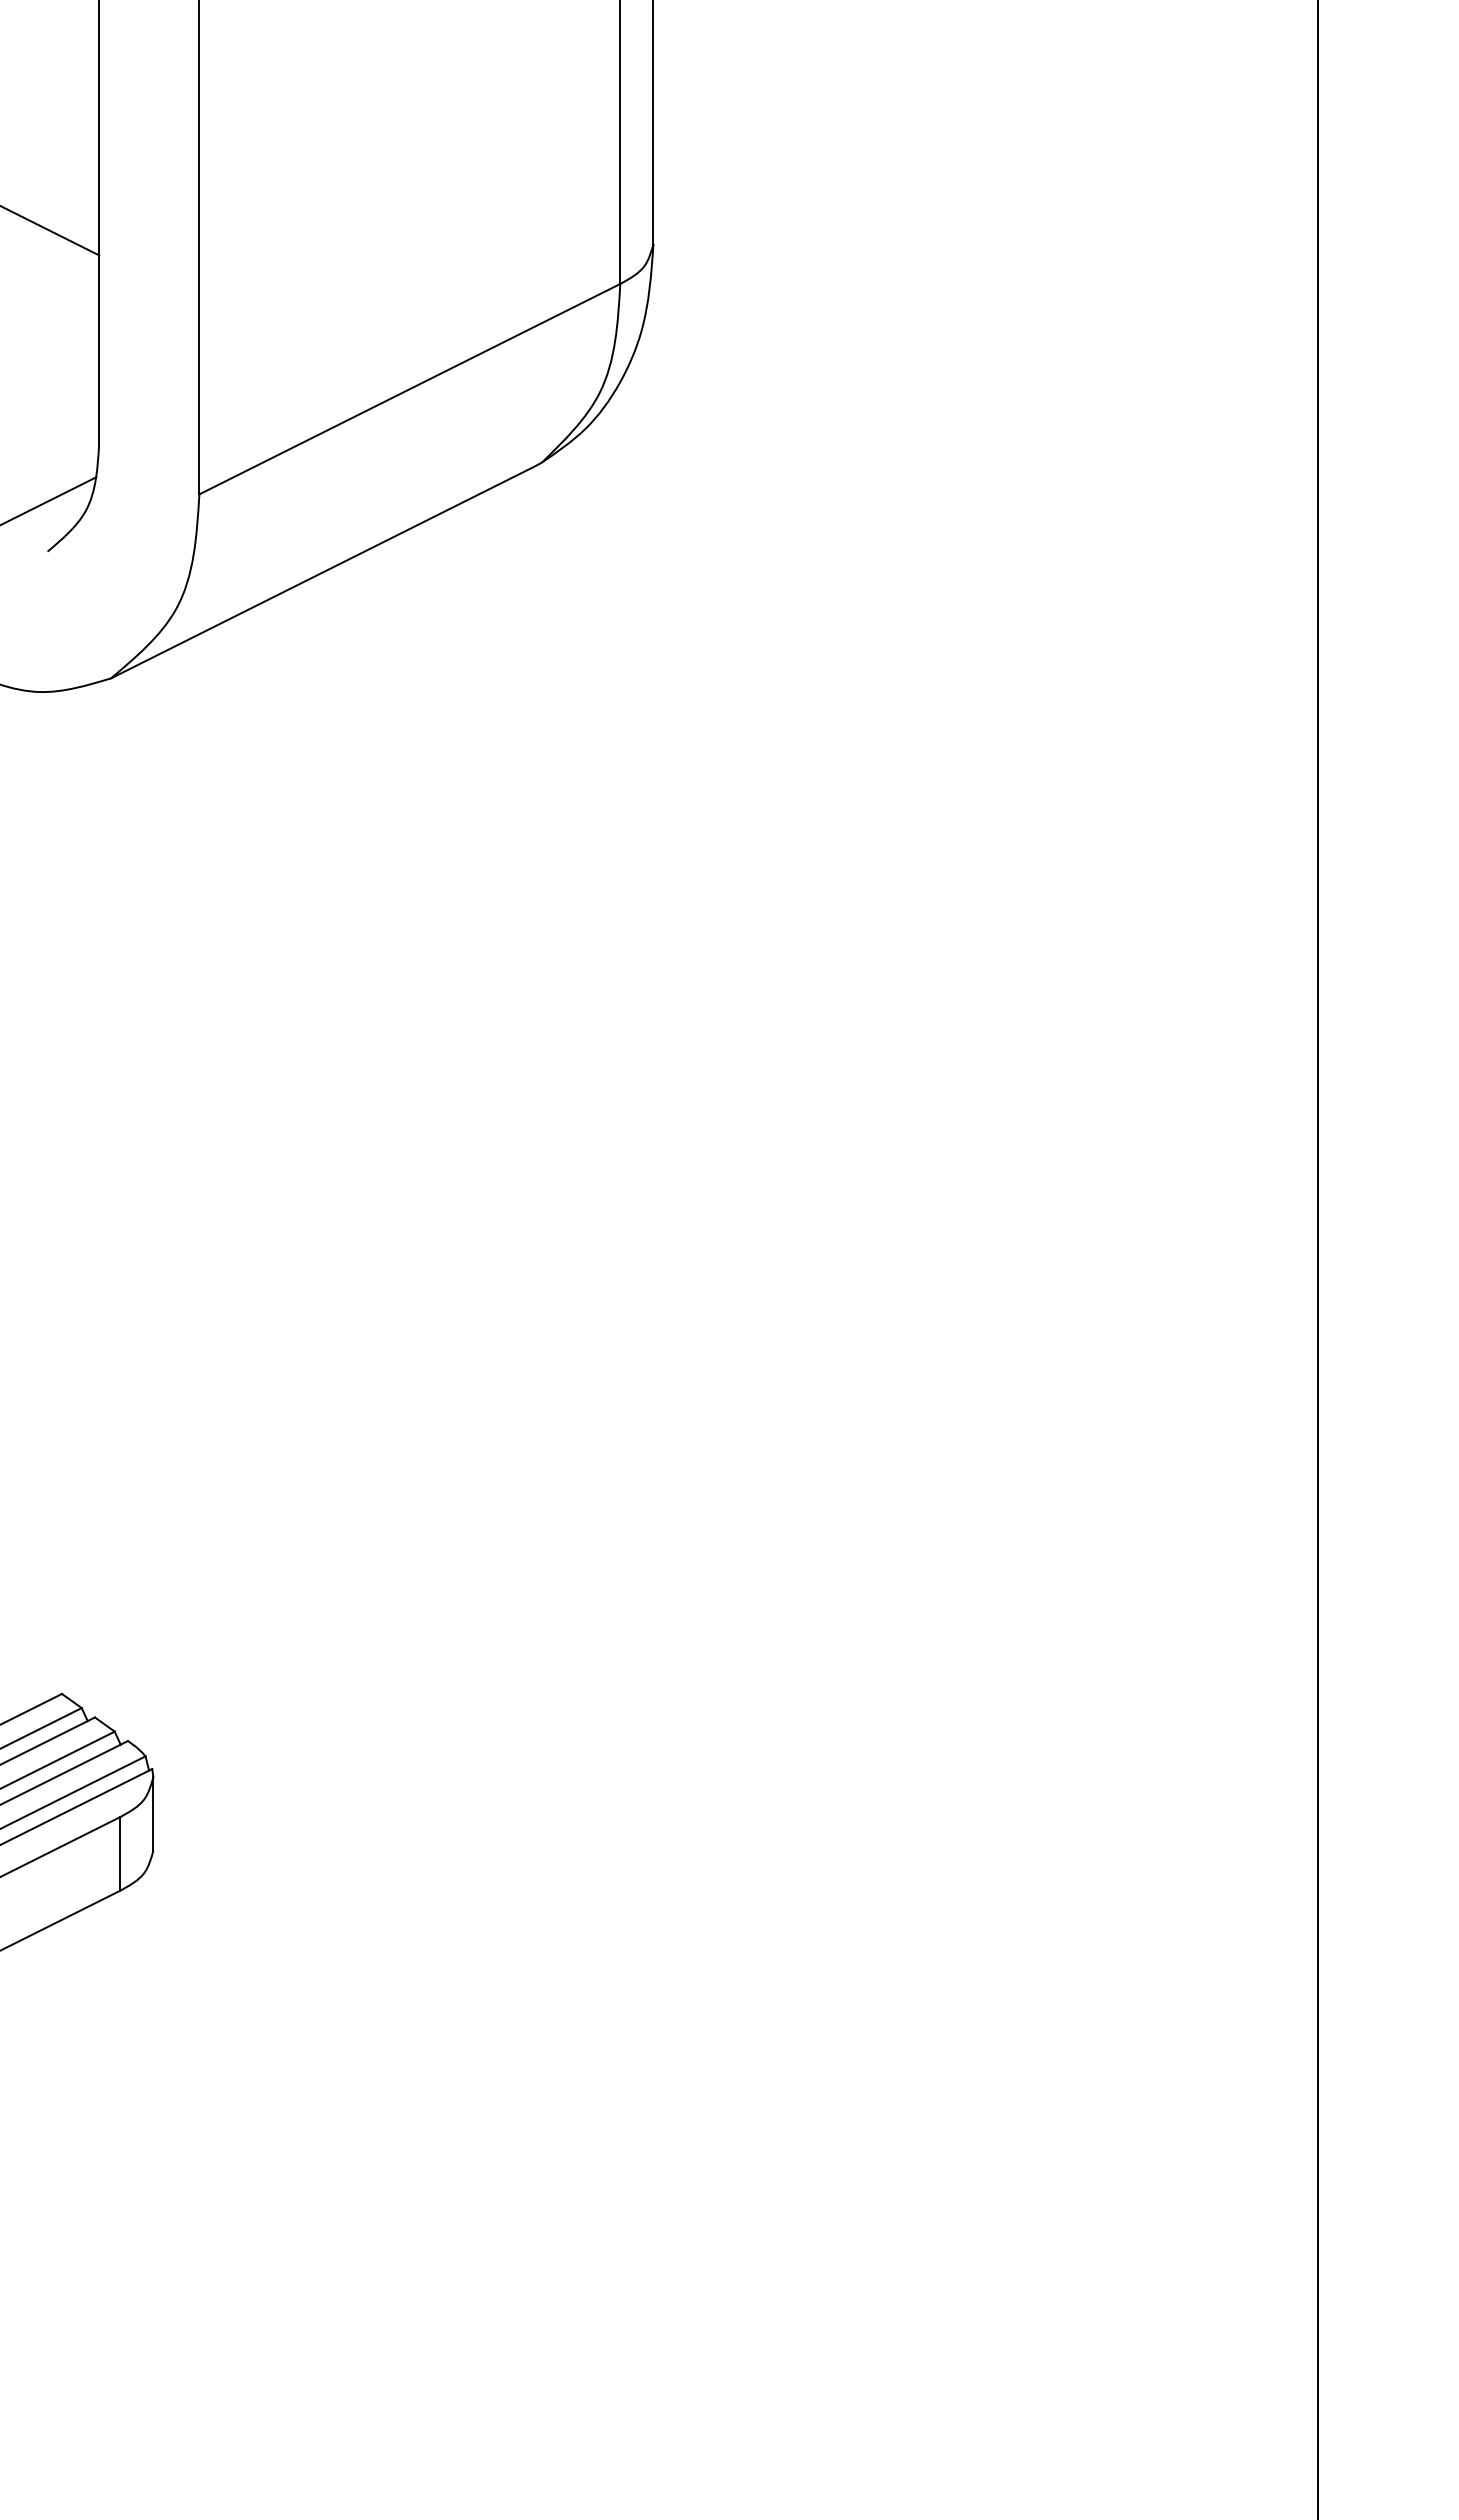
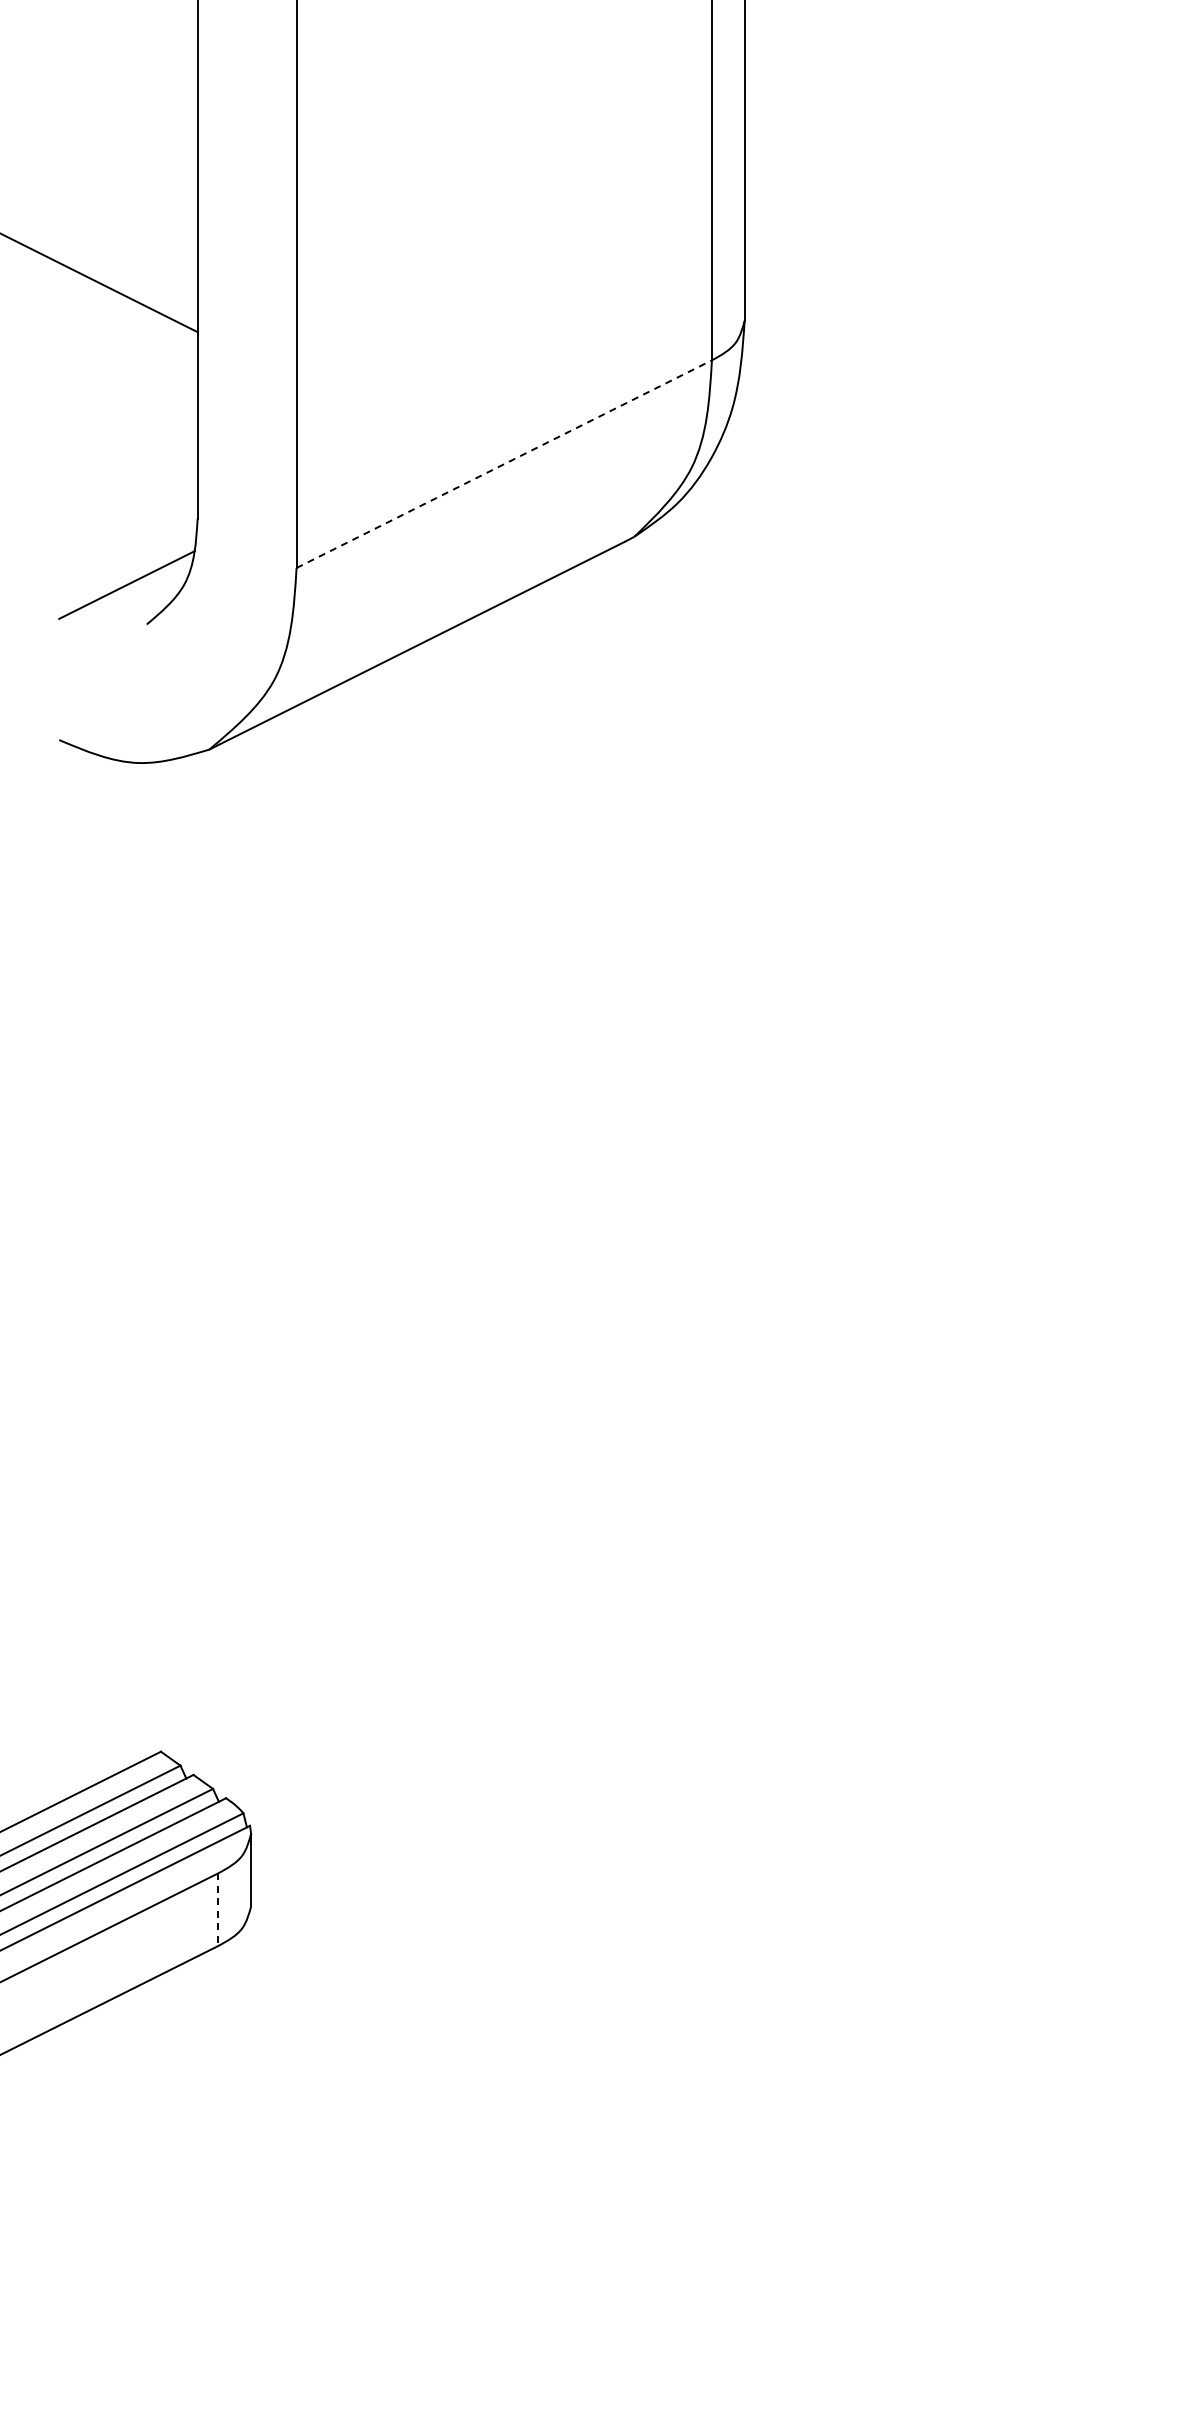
line: (410, 388) -> (504, 463), solid -> dashed
line: (120, 1853) -> (218, 1909), solid -> dashed

